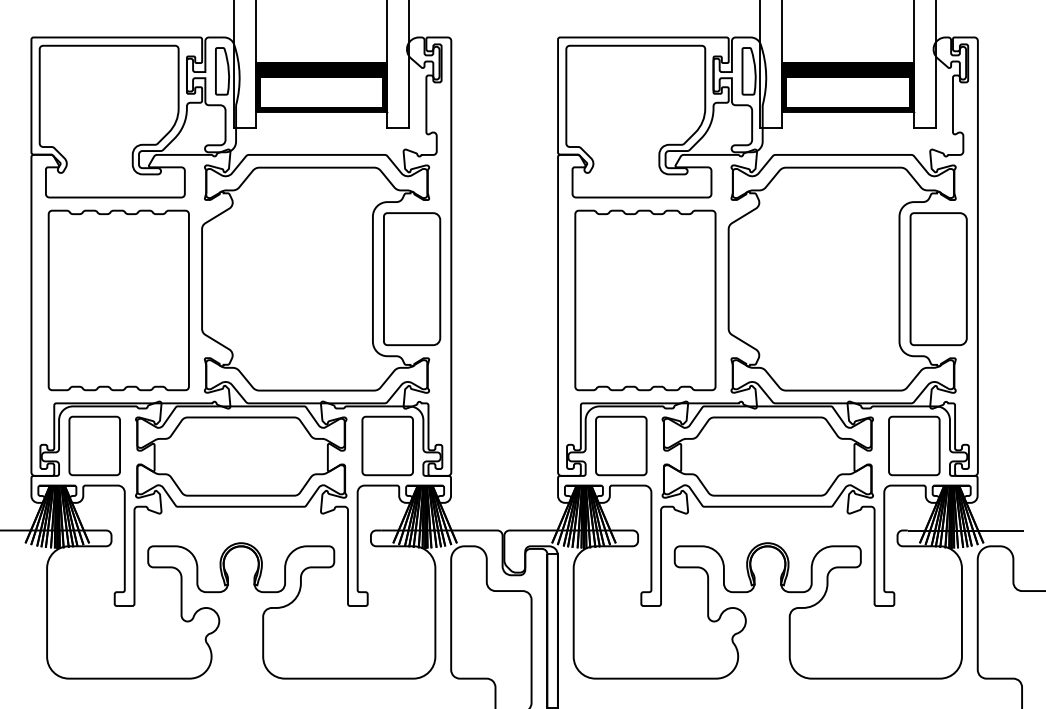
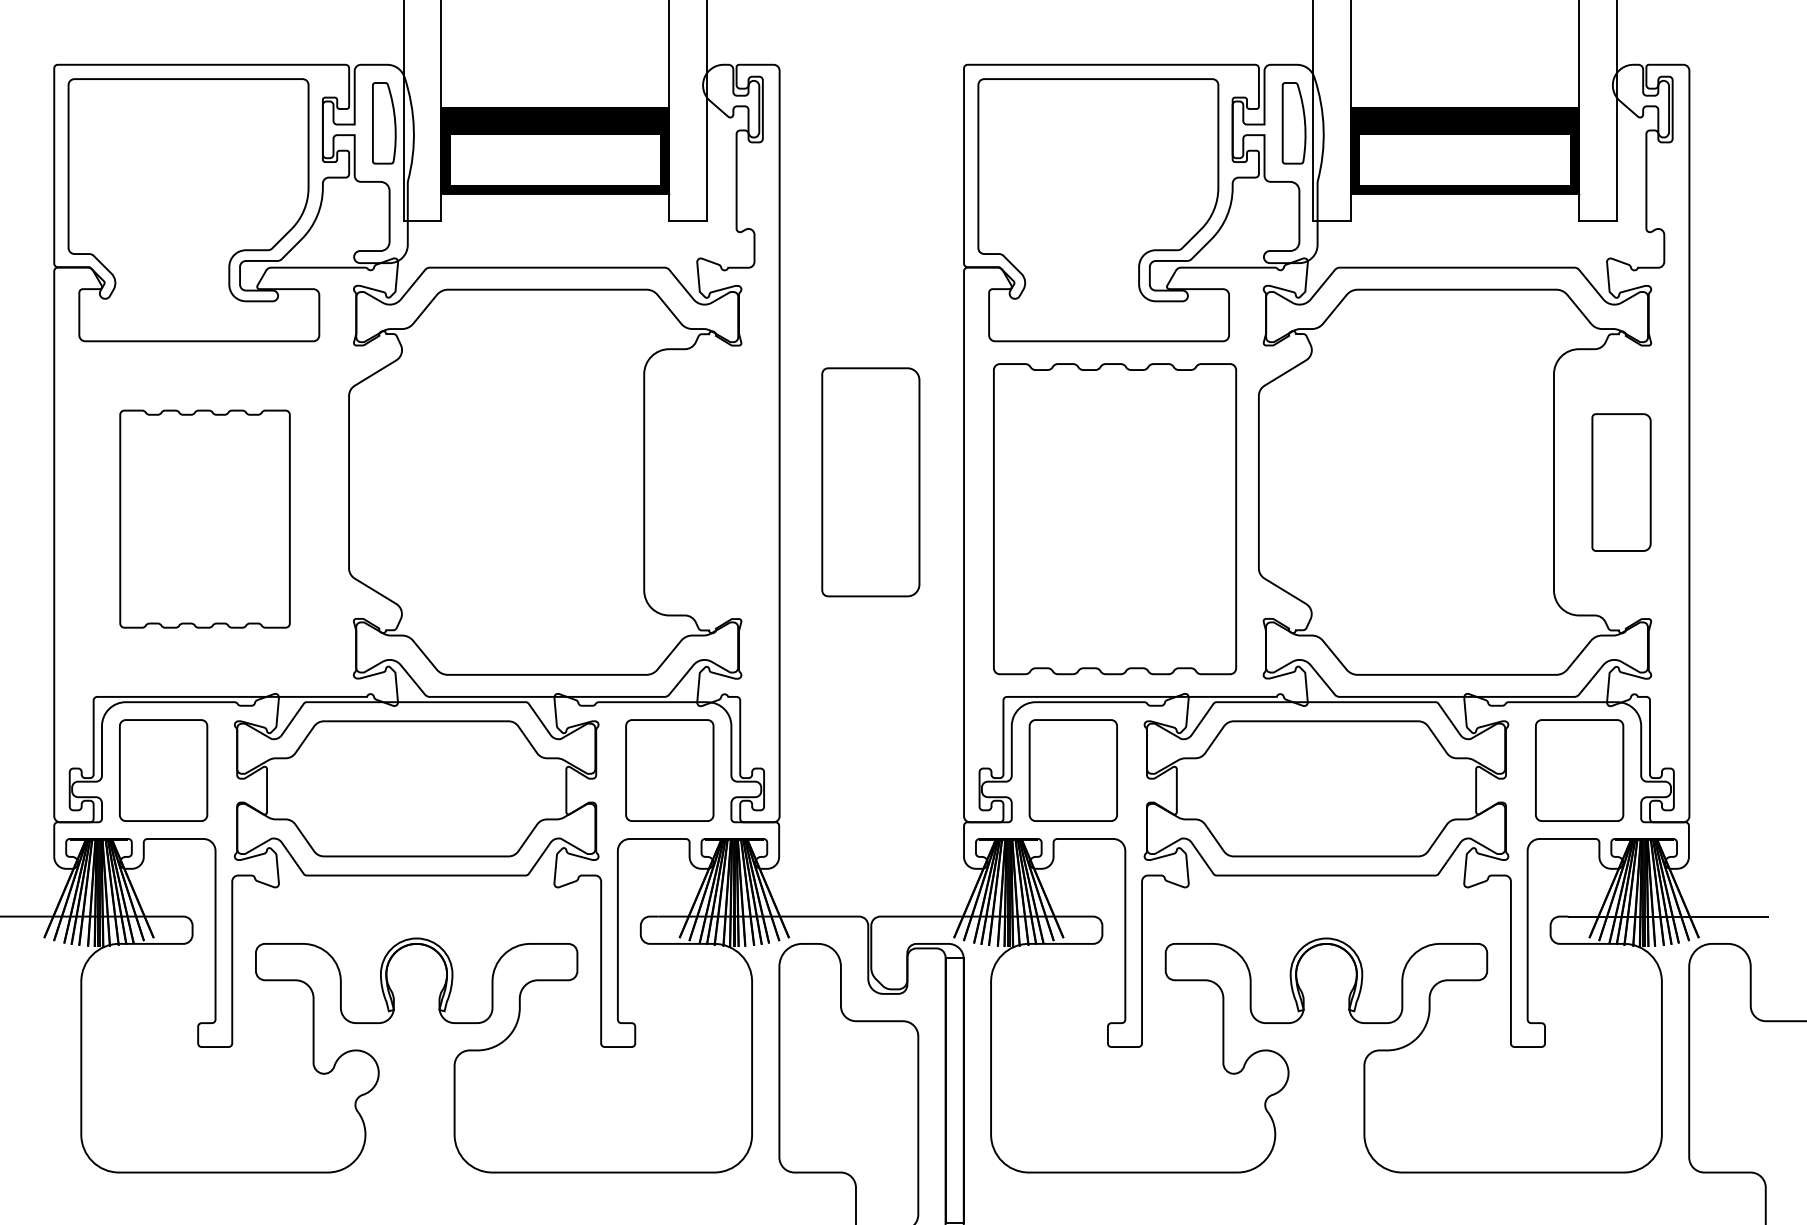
part: (412, 279) -> (871, 482), moved
part: (938, 279) -> (1621, 482), size x0.6
part: (118, 300) -> (204, 519), size x0.7

